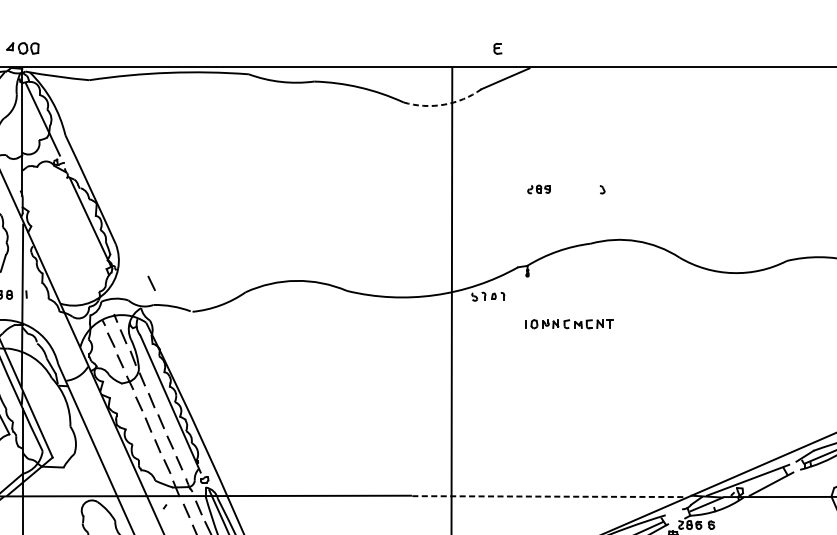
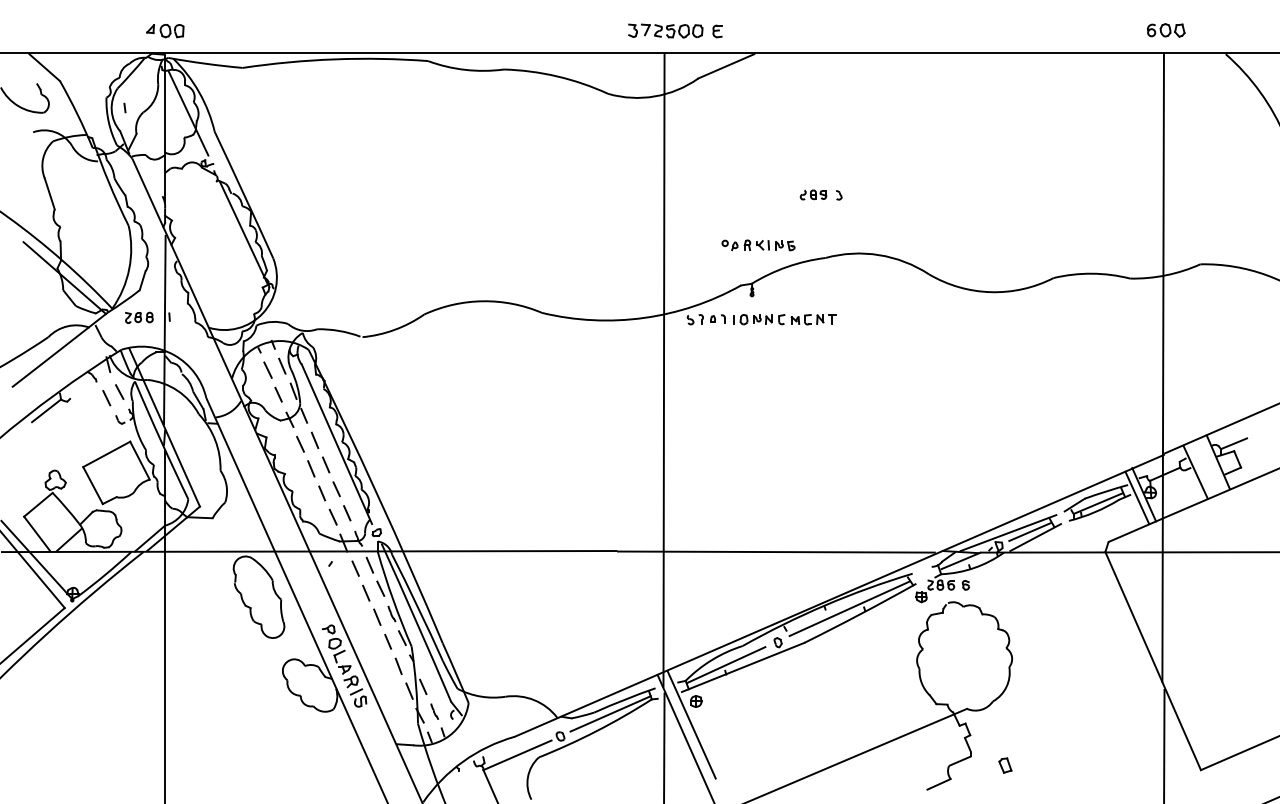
part: (453, 48) -> (665, 30), added
arc: (443, 104) -> (654, 96), dashed -> solid
part: (539, 189) -> (813, 194), moved
part: (533, 232) -> (758, 245), added
line: (151, 282) -> (314, 303), removed
part: (569, 324) -> (784, 319), moved
line: (767, 478) -> (1030, 531), added
line: (548, 496) -> (776, 552), dashed -> solid

